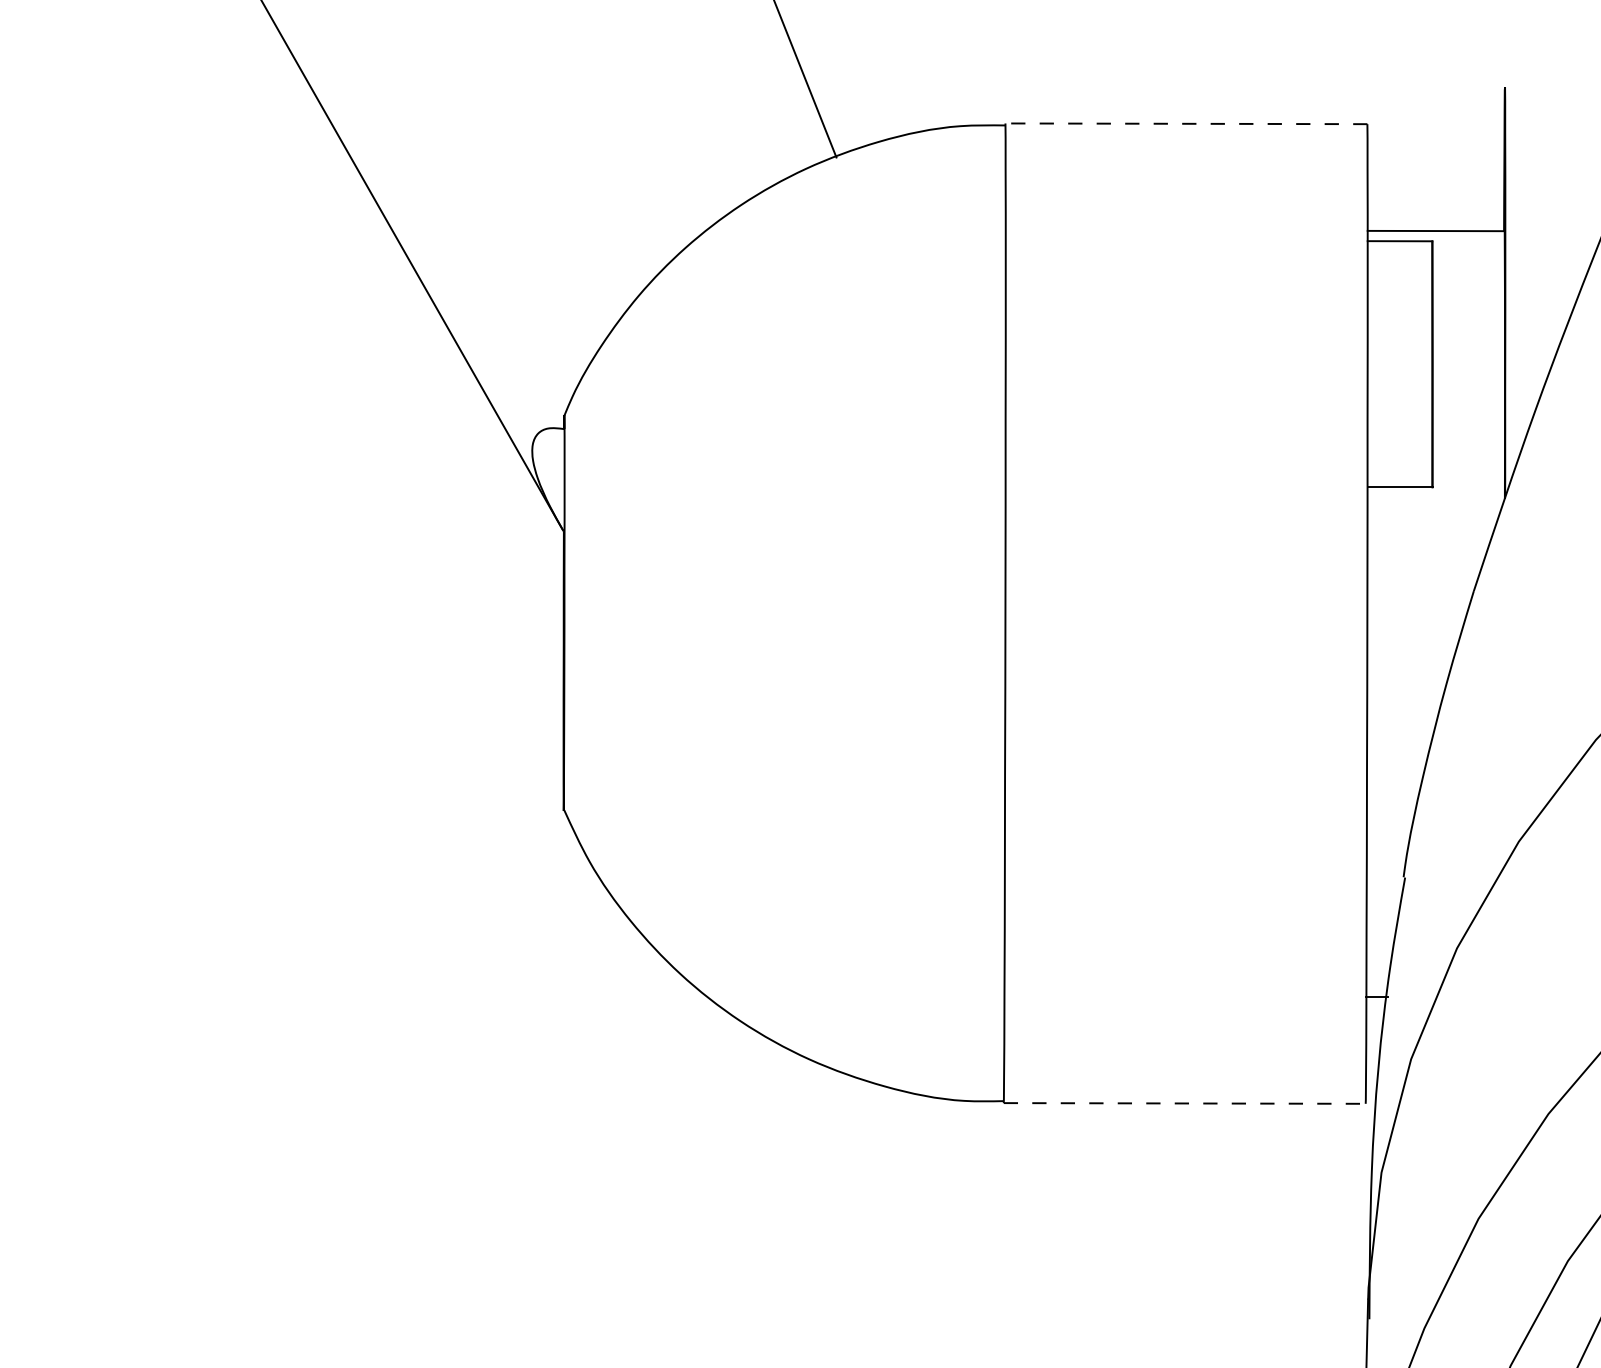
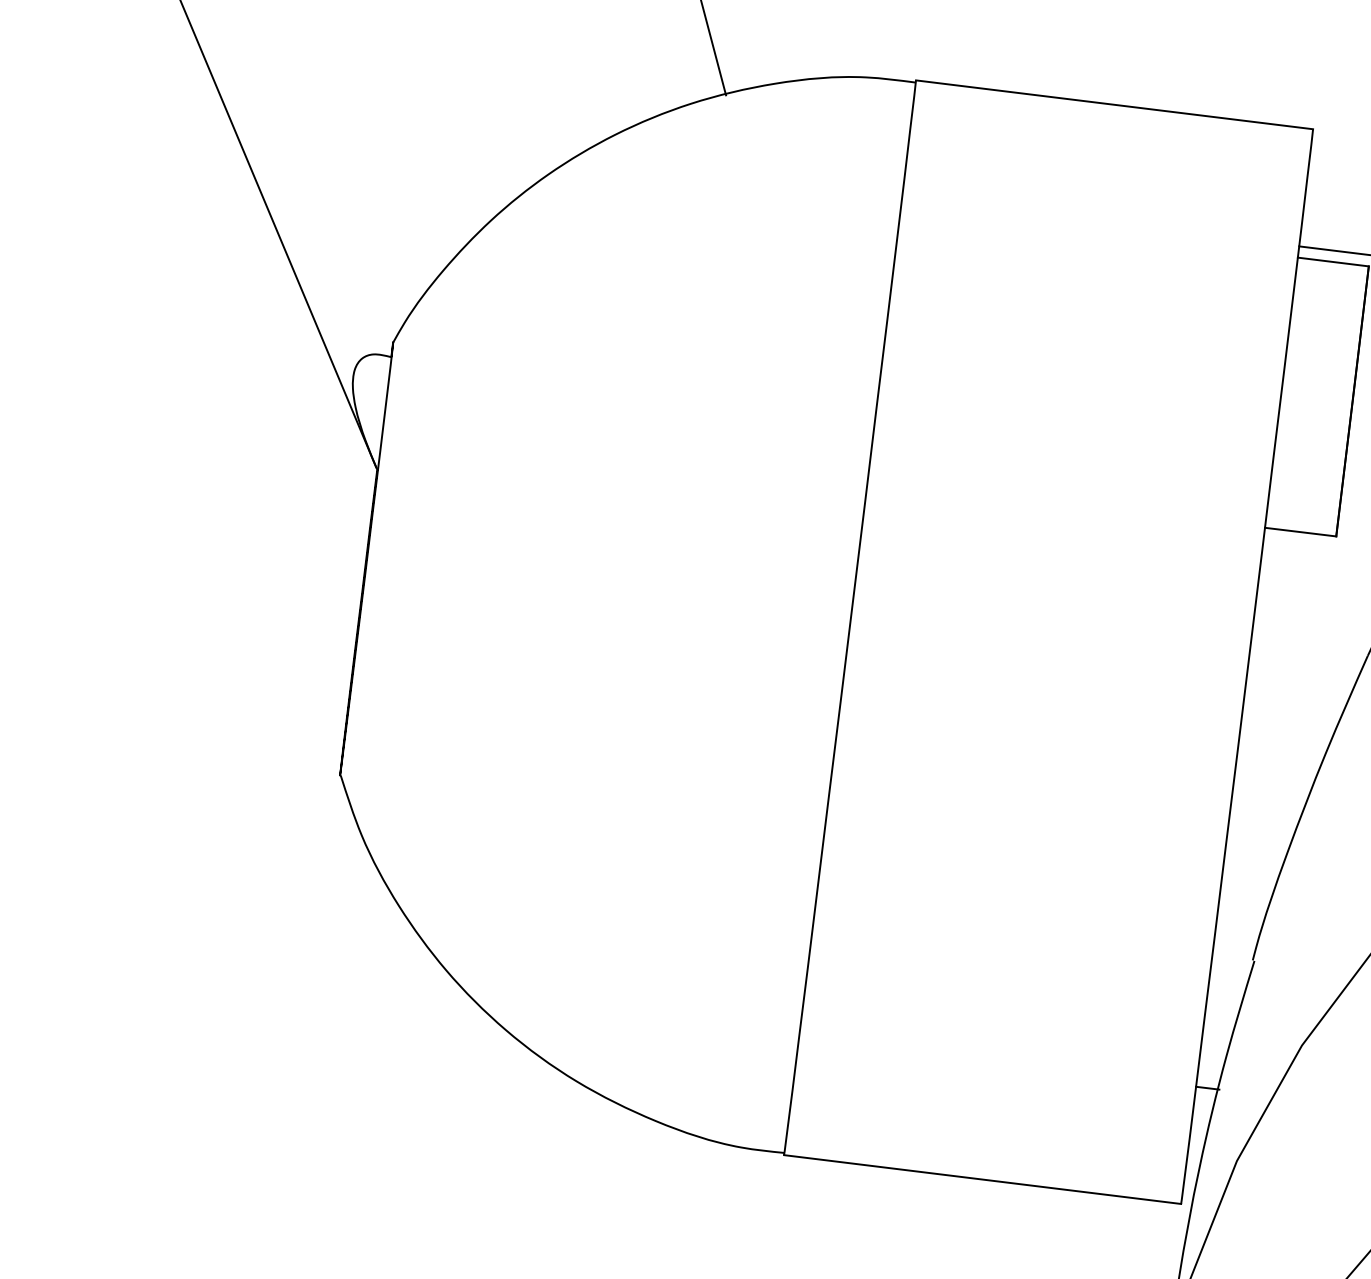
line: (1186, 123) -> (1114, 104), dashed -> solid
line: (1184, 1103) -> (982, 1179), dashed -> solid

